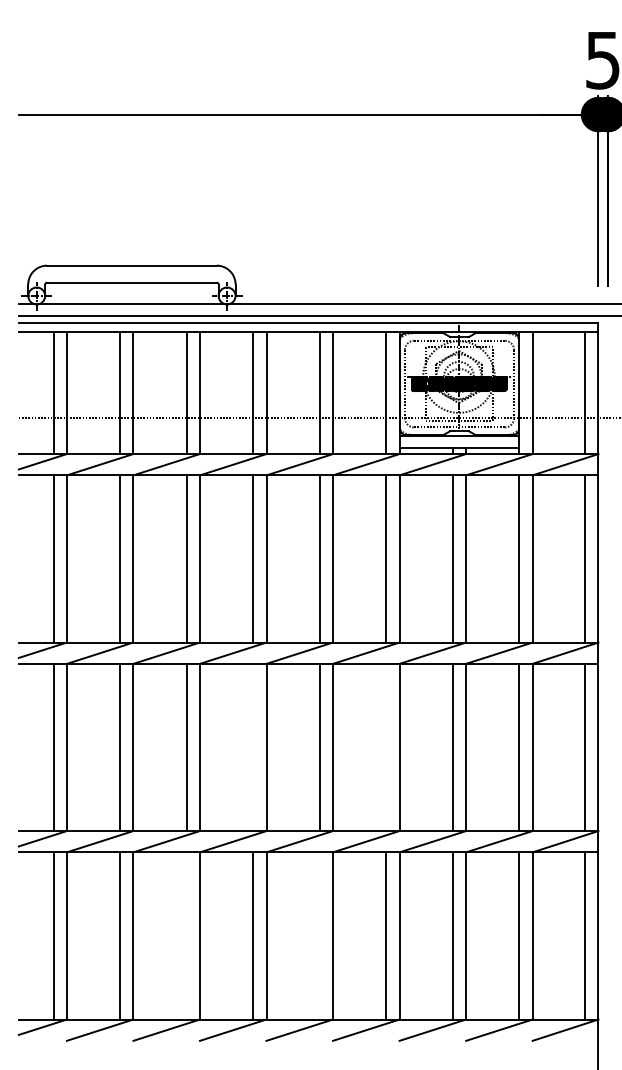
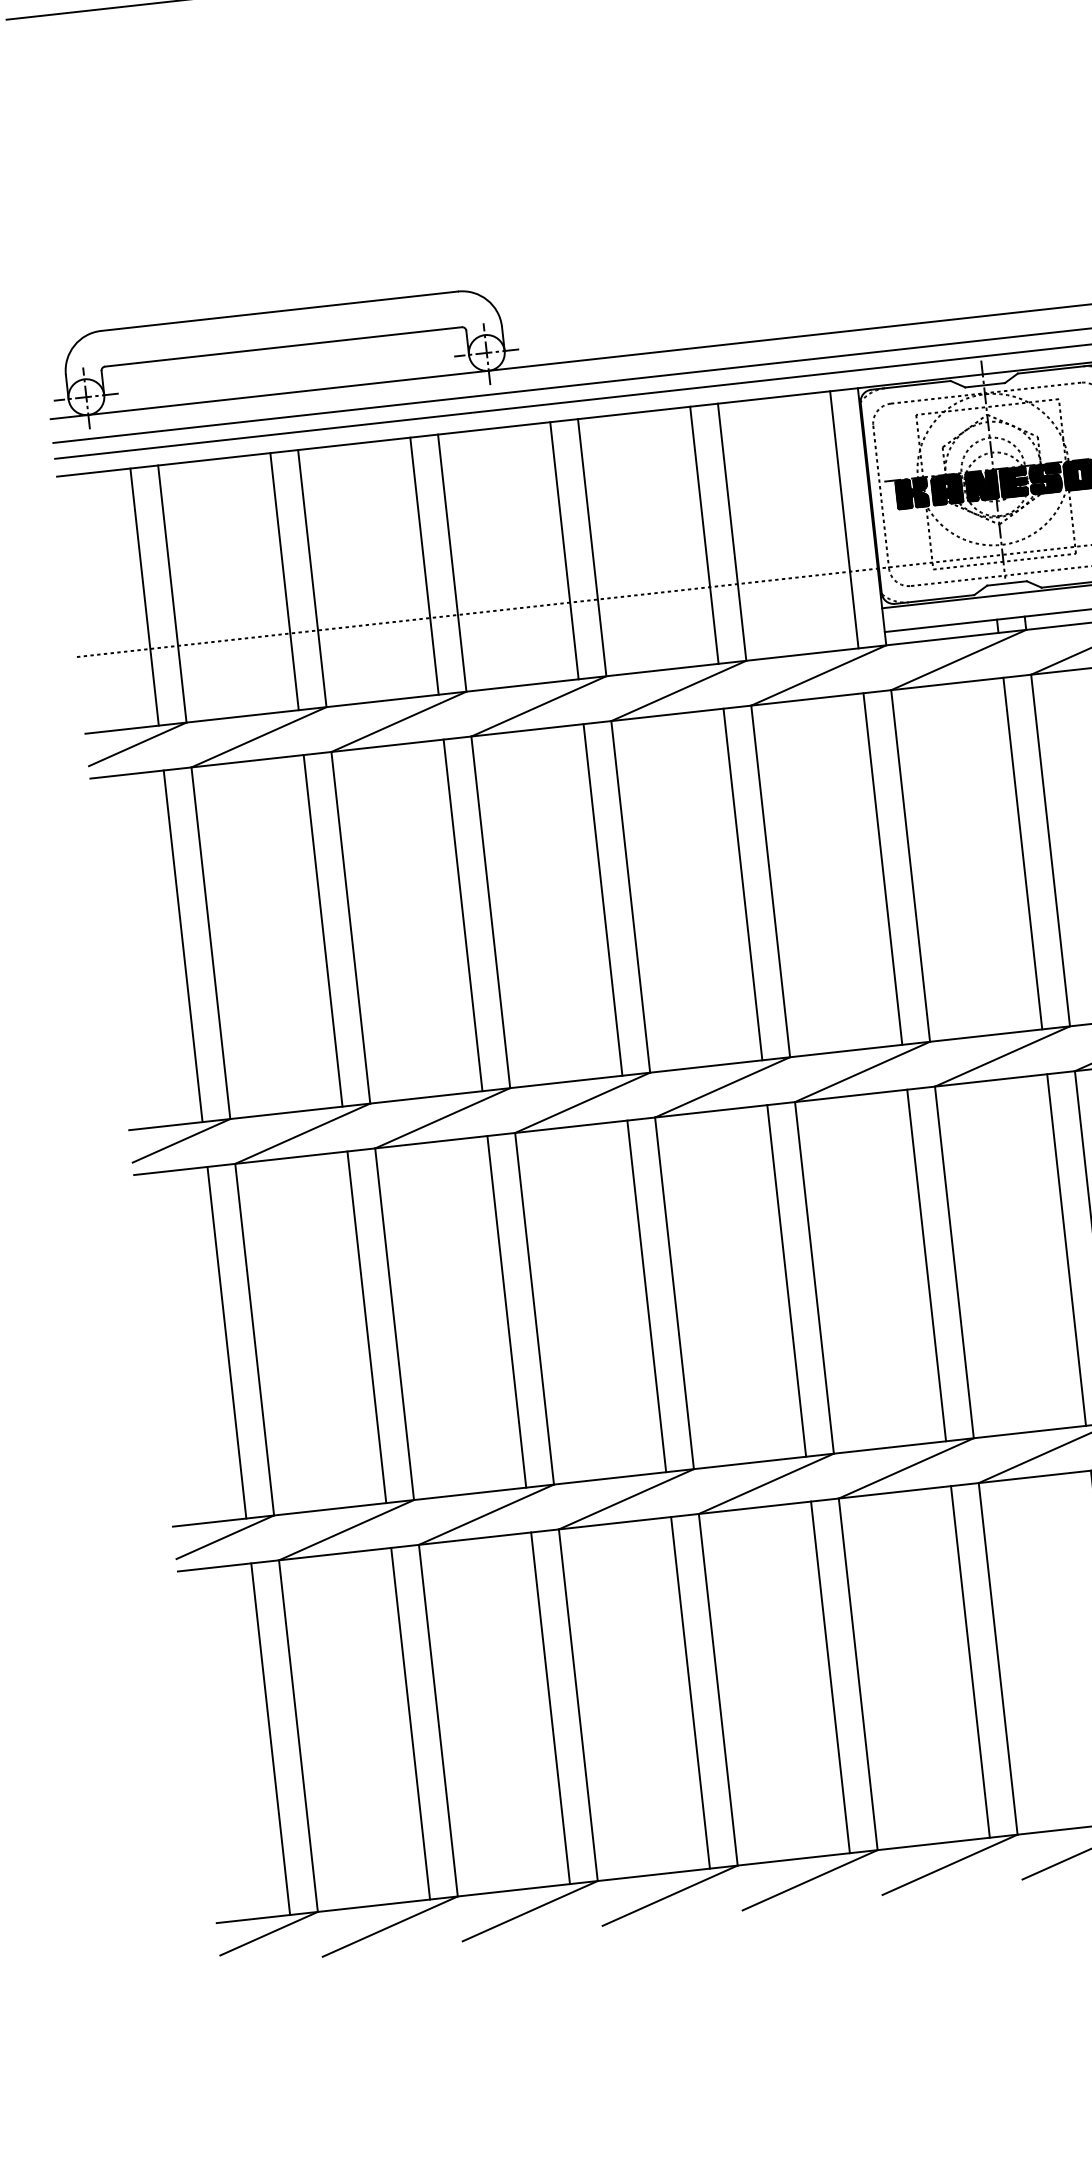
line: (253, 747) -> (647, 1296), added
line: (386, 747) -> (926, 1265), added
line: (186, 935) -> (549, 1707), added
line: (319, 935) -> (829, 1676), added

